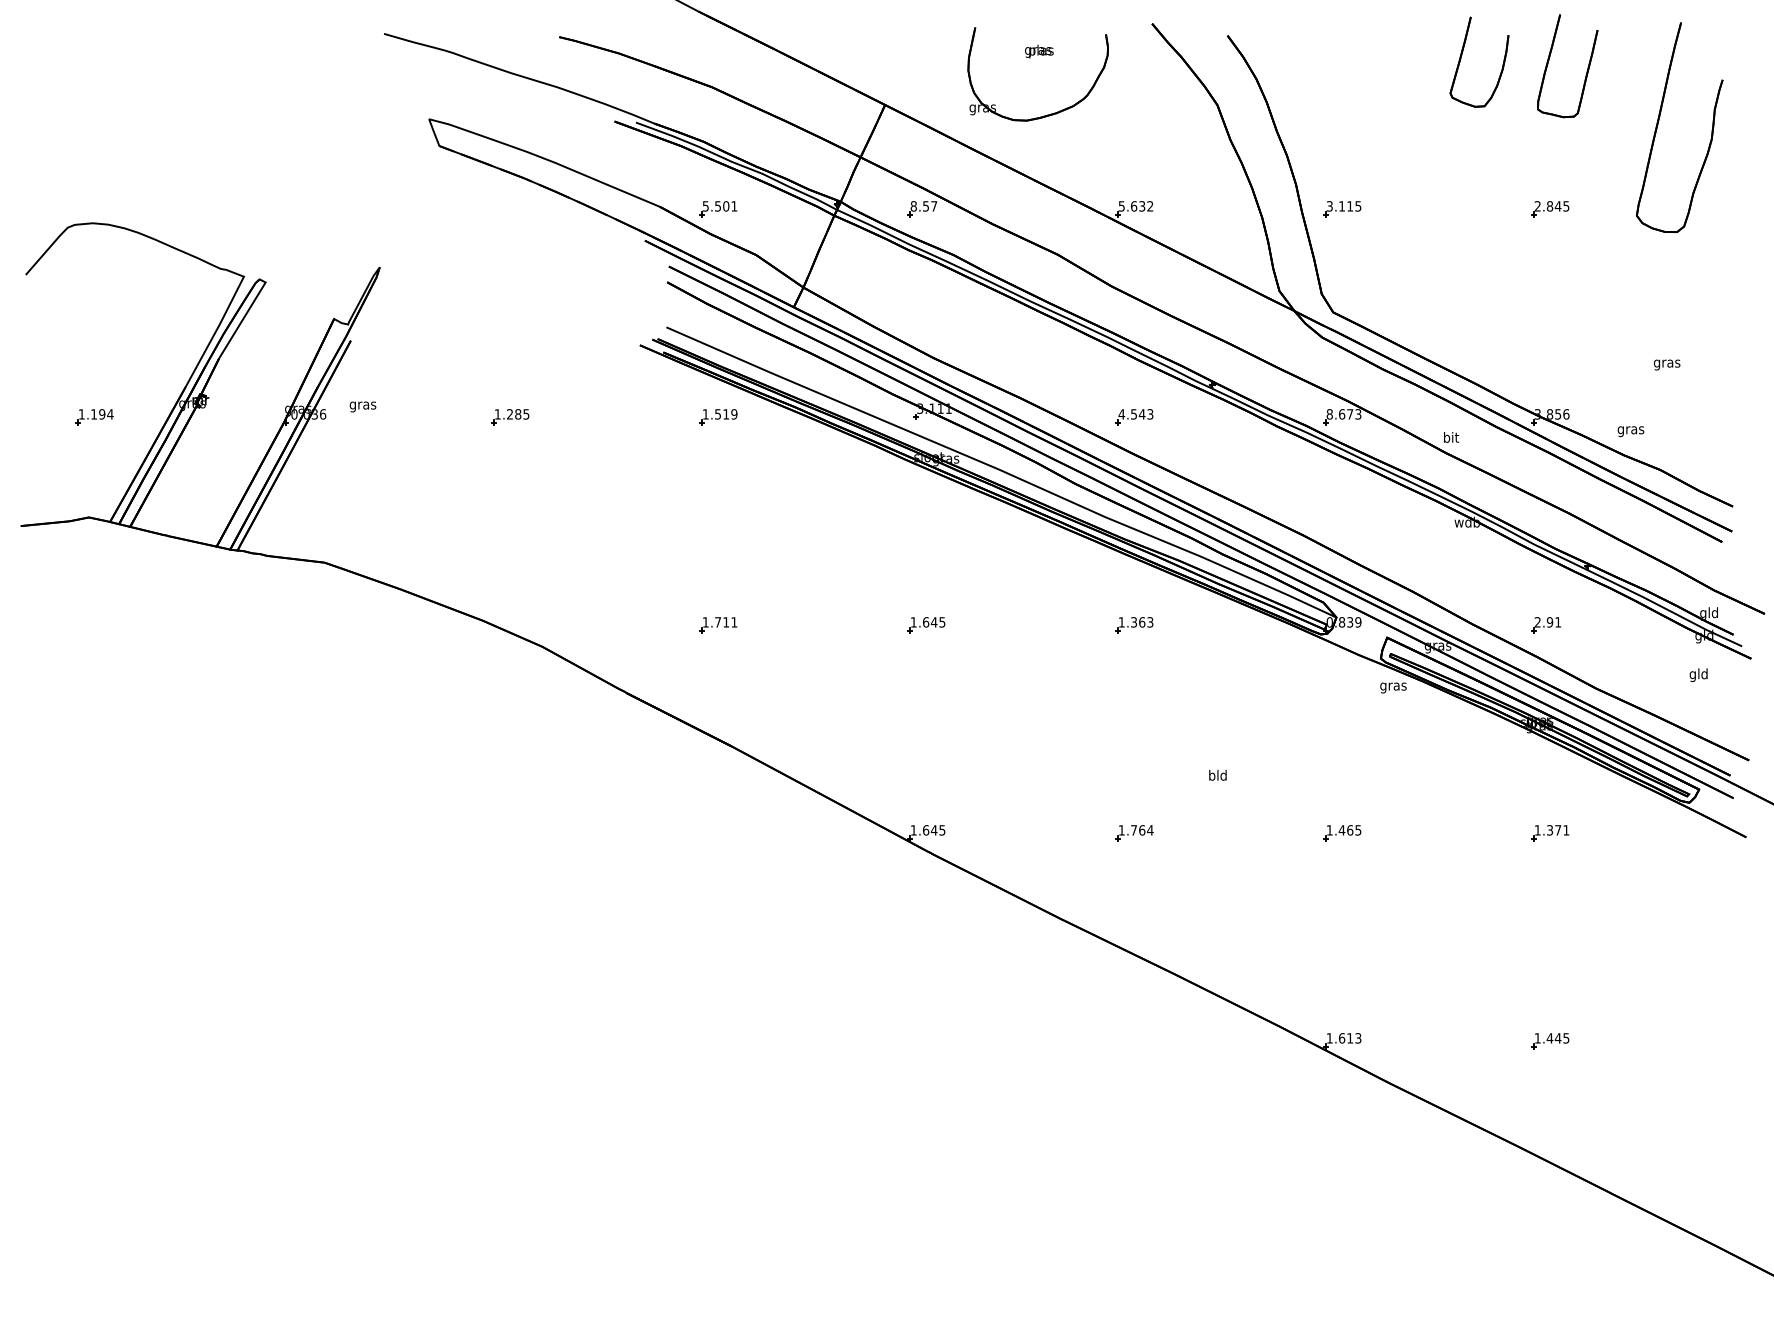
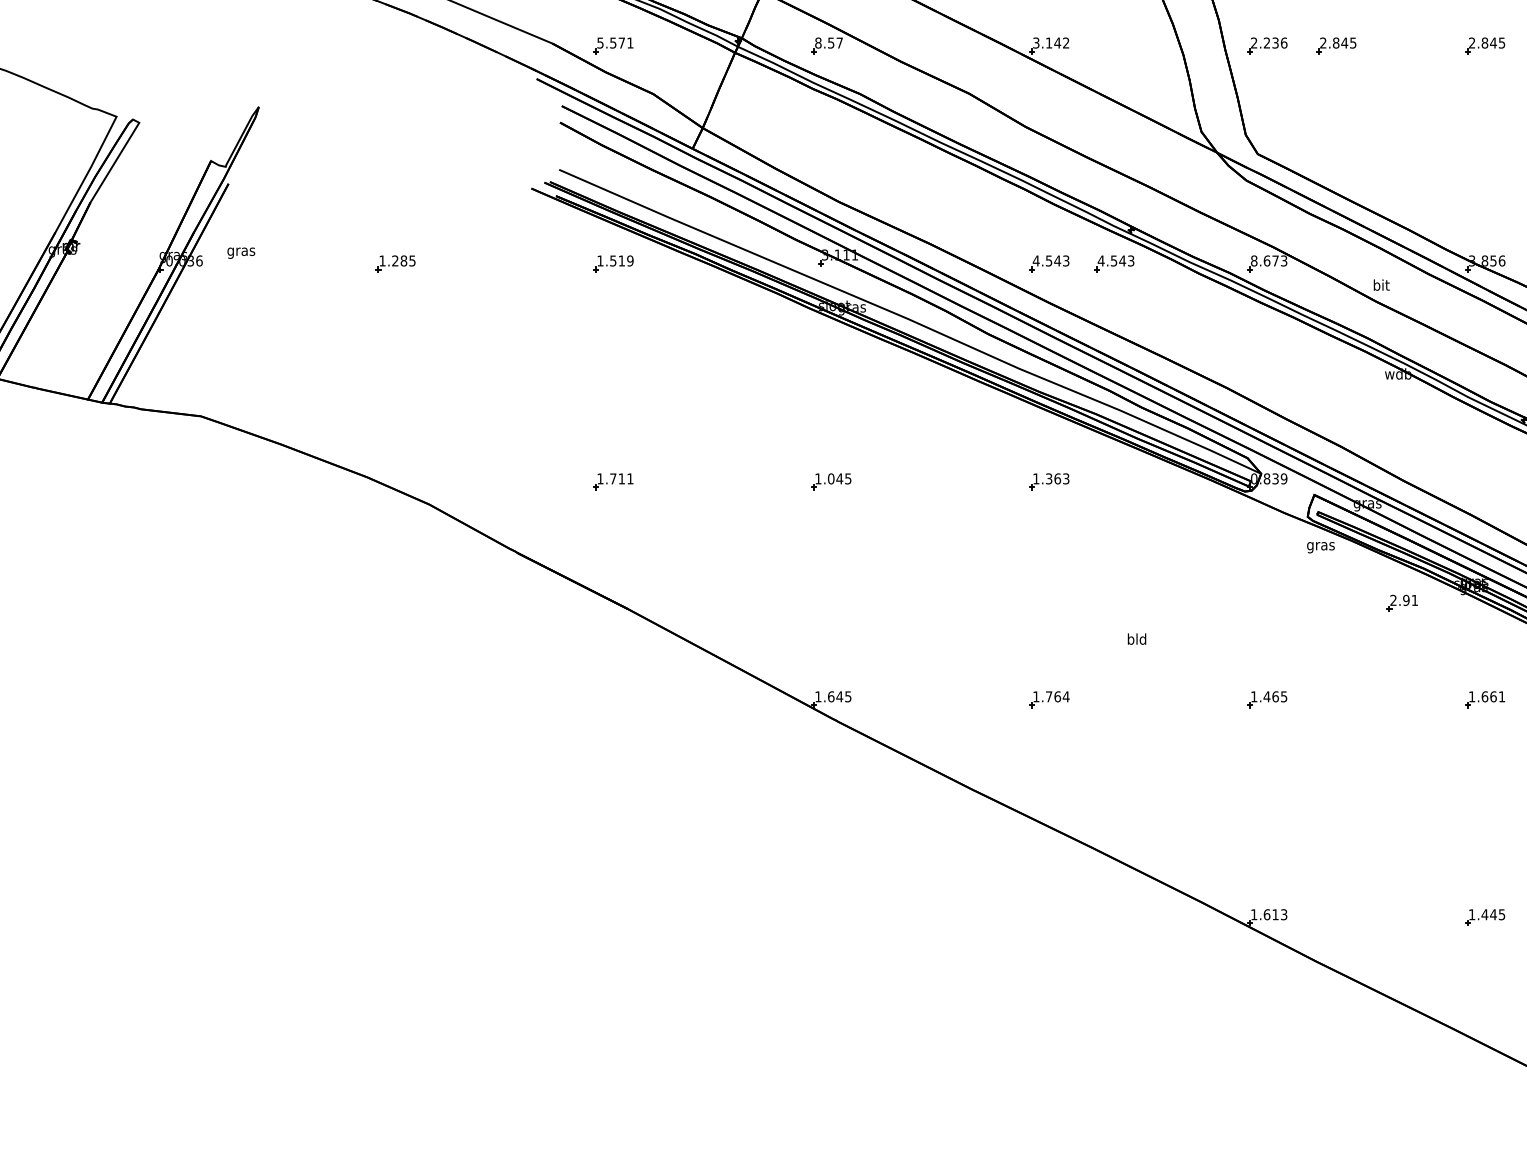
text: (726, 206) -> (622, 43), 5.501 -> 5.571
text: (1132, 206) -> (1047, 43), 5.632 -> 3.142
text: (1343, 206) -> (1268, 43), 3.115 -> 2.236
part: (1408, 209) -> (1336, 46), added
part: (1196, 417) -> (1114, 264), added
text: (926, 622) -> (831, 479), 1.645 -> 1.045
part: (1545, 625) -> (1401, 603), moved
text: (1553, 830) -> (1488, 696), 1.371 -> 1.661

